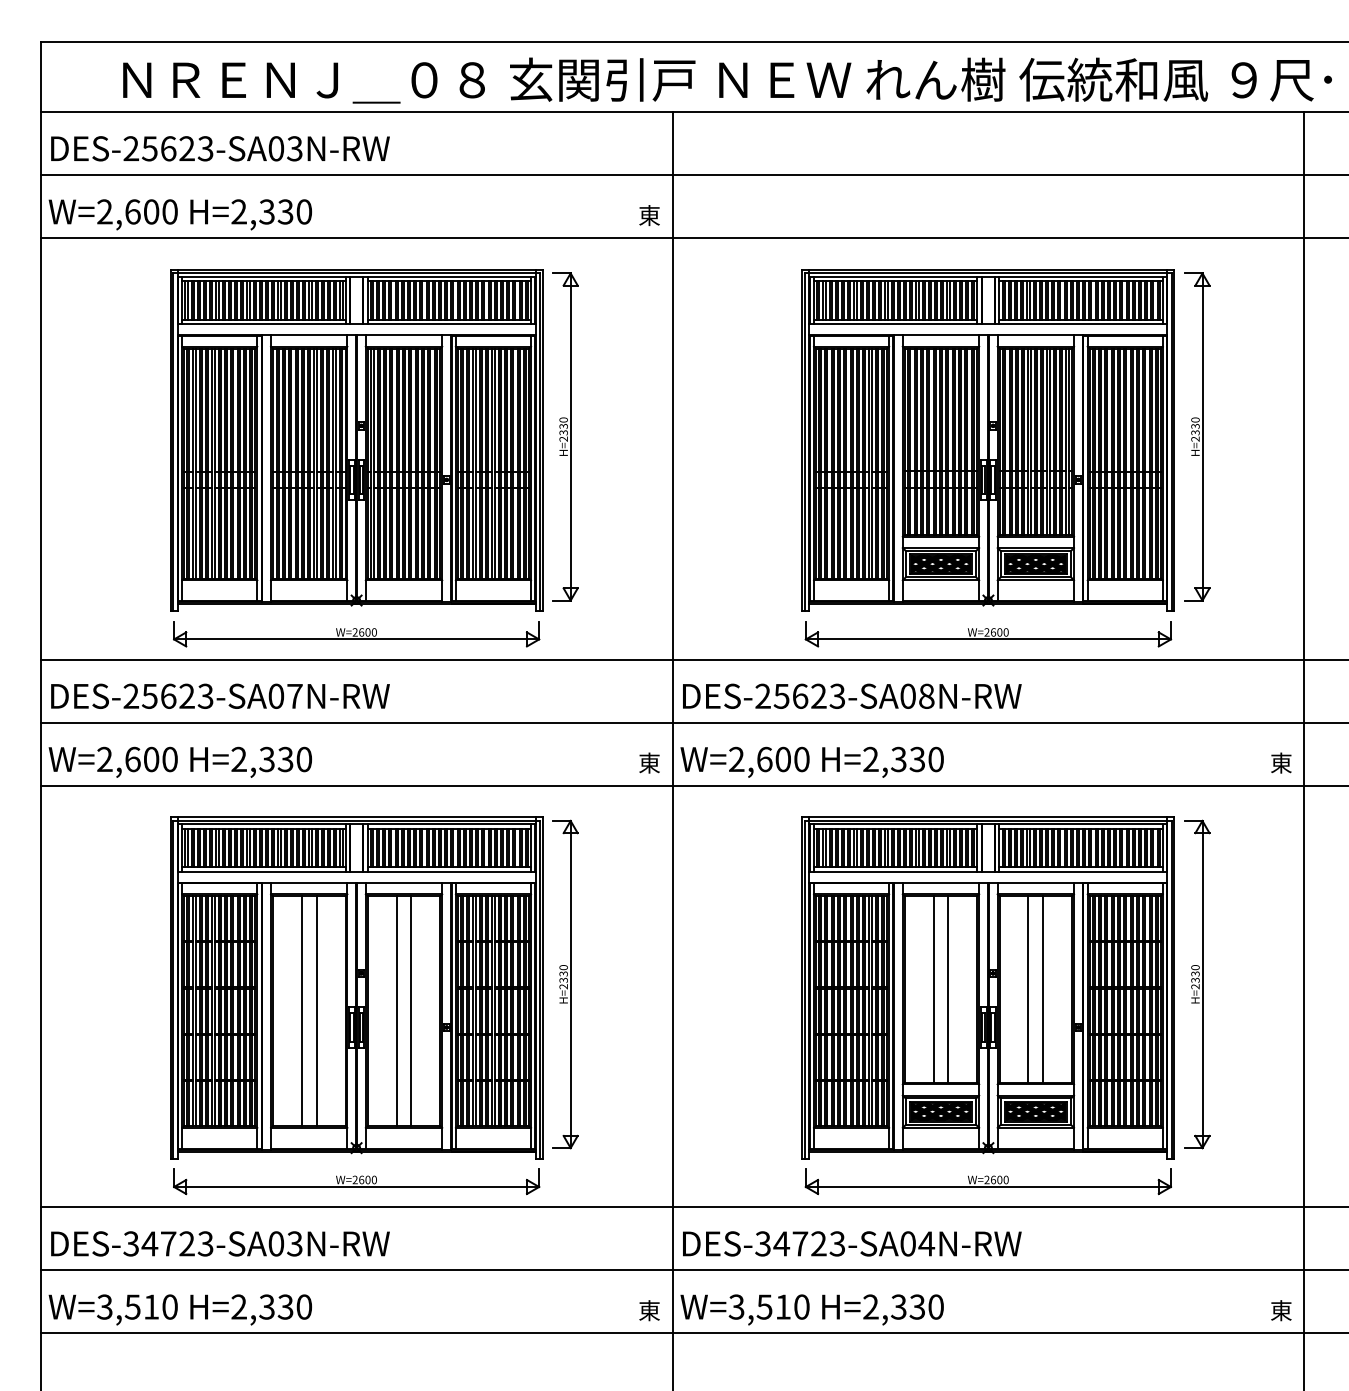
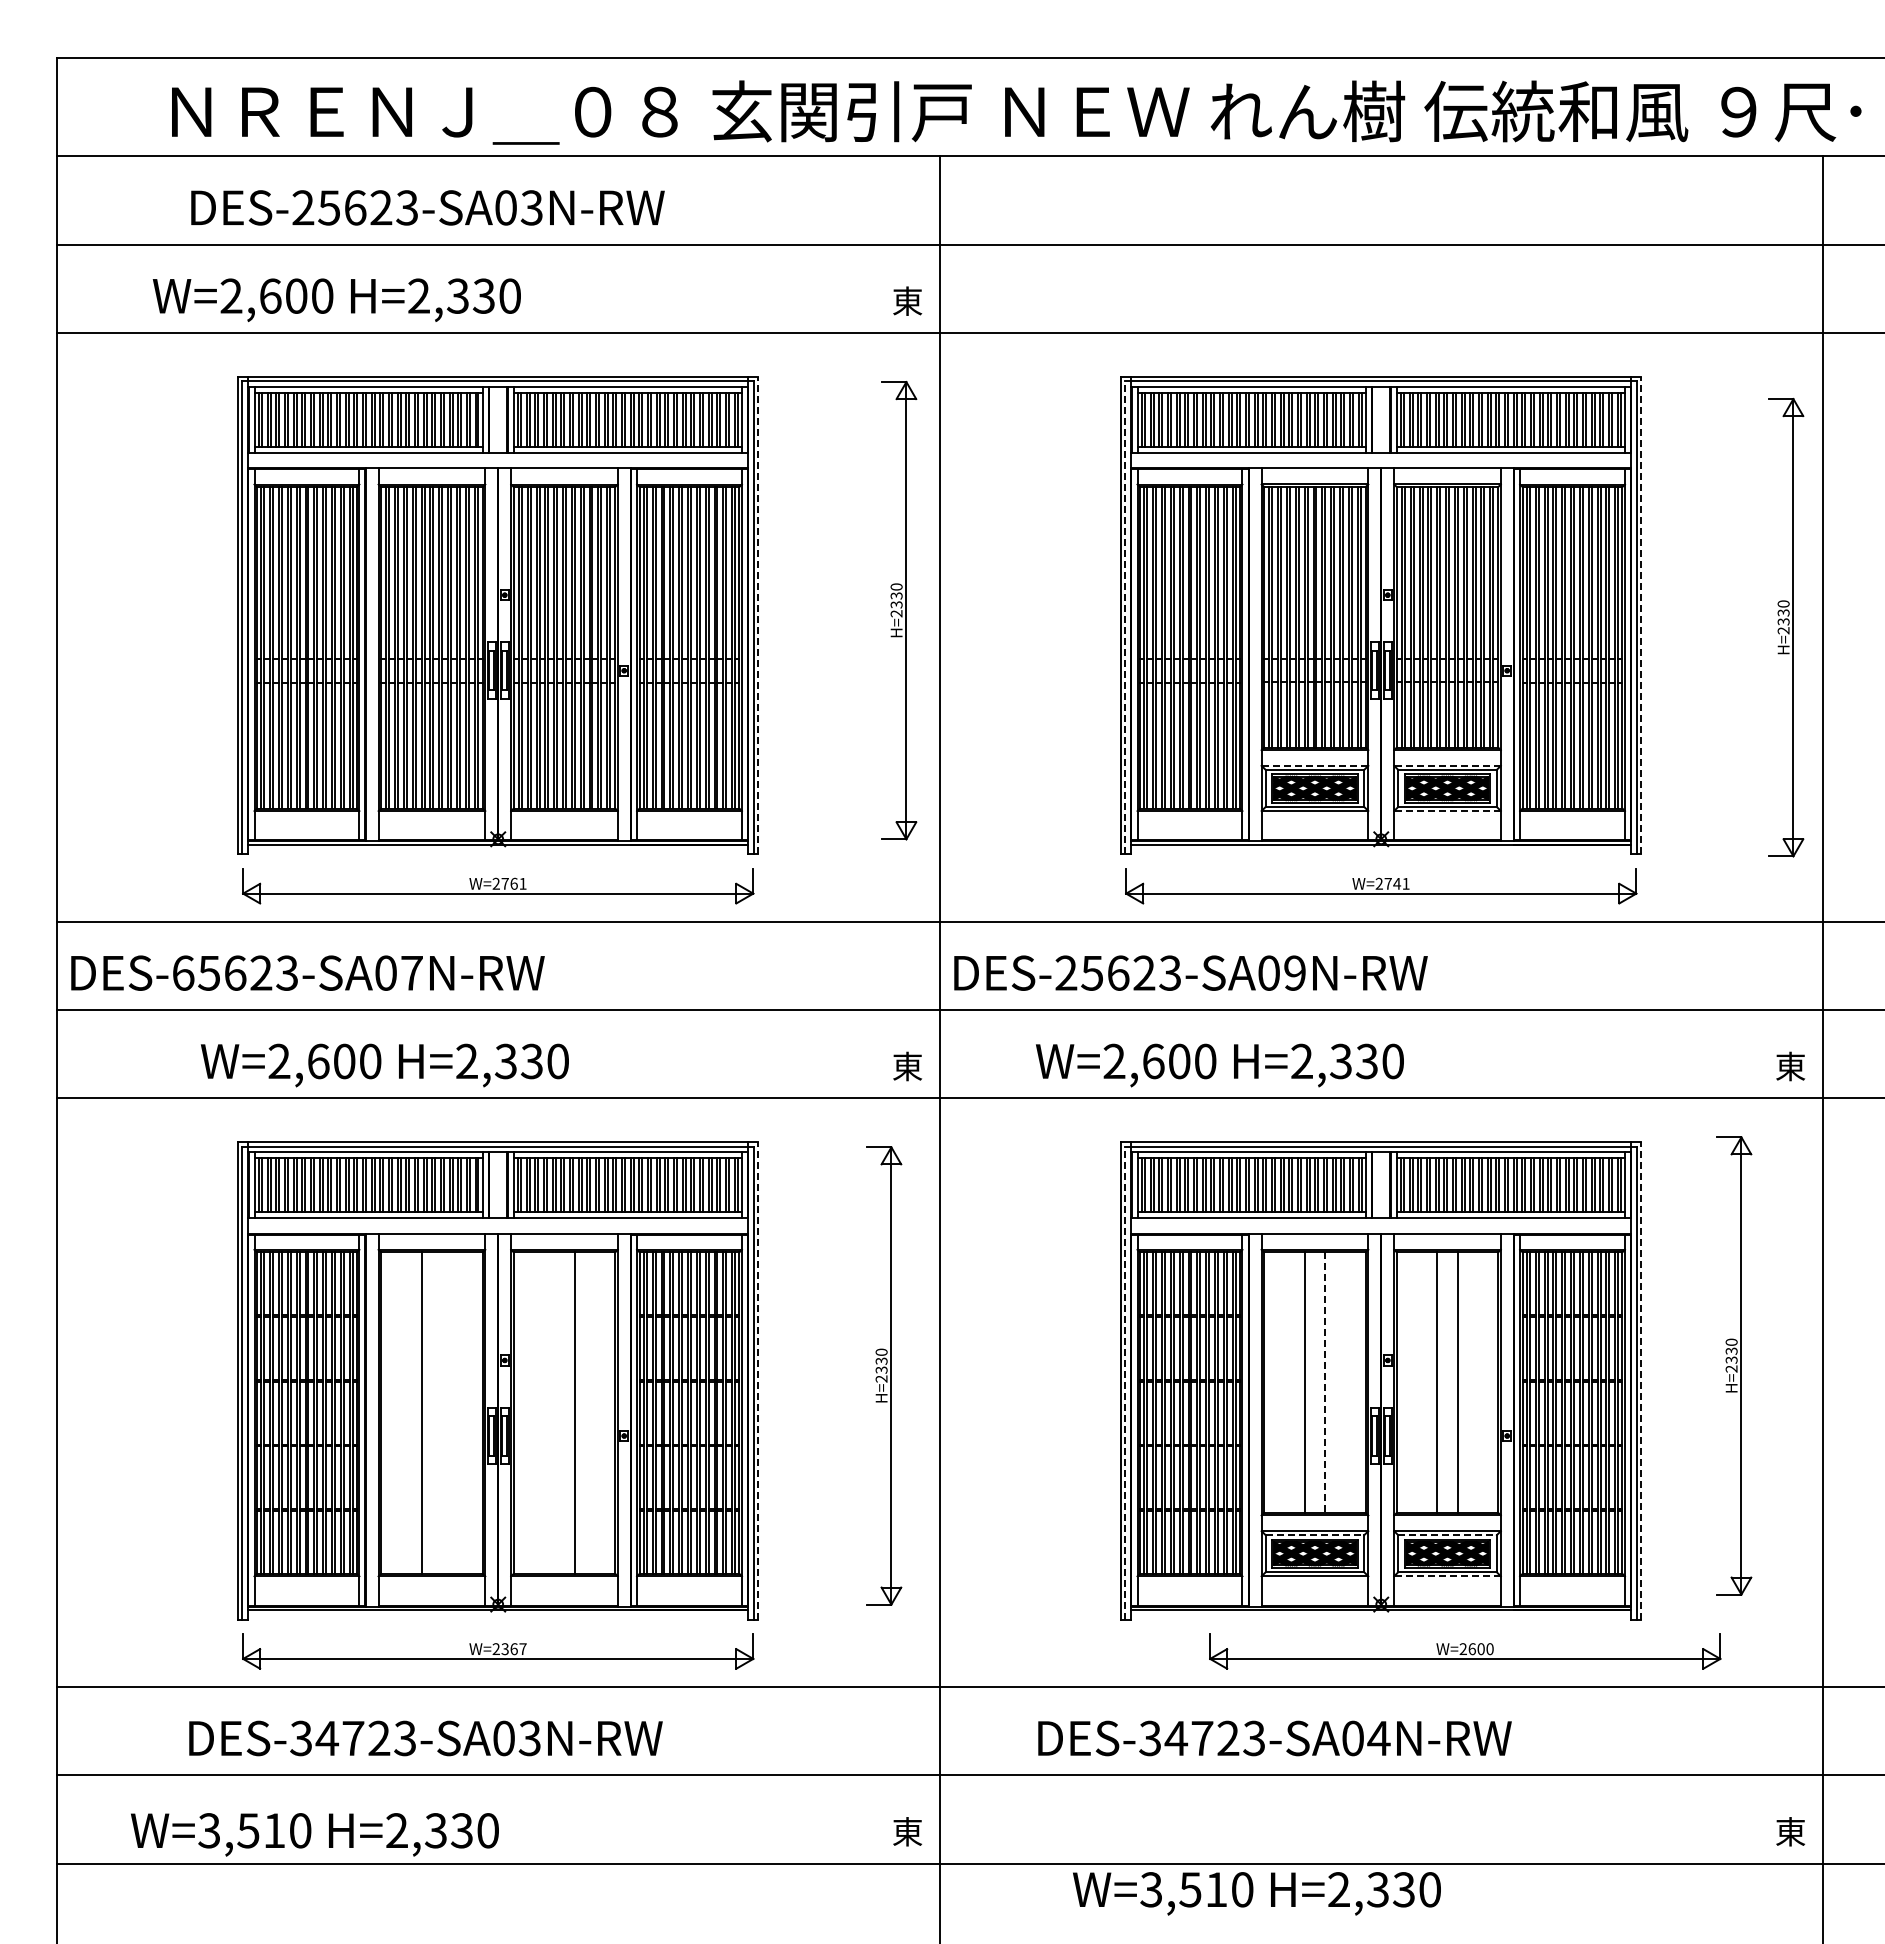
text: (220, 148) -> (427, 207), moved
text: (180, 214) -> (336, 299), moved
part: (565, 436) -> (899, 610), moved
part: (1197, 436) -> (1786, 627), moved
line: (542, 440) -> (758, 615), solid -> dashed
line: (1174, 440) -> (1641, 615), solid -> dashed
line: (805, 441) -> (1125, 617), solid -> dashed
line: (940, 547) -> (1314, 765), solid -> dashed
line: (1035, 547) -> (1447, 765), solid -> dashed
line: (1035, 580) -> (1447, 811), solid -> dashed
text: (367, 632) -> (513, 883), W=2600 -> W=2761
text: (999, 632) -> (1396, 883), W=2600 -> W=2741
text: (131, 695) -> (183, 972), DES-25623-SA07N-RW -> DES-65623-SA07N-RW
text: (926, 695) -> (1294, 972), DES-25623-SA08N-RW -> DES-25623-SA09N-RW
text: (180, 762) -> (384, 1065), moved
text: (811, 762) -> (1219, 1065), moved
part: (565, 984) -> (884, 1375), moved
part: (1197, 984) -> (1734, 1365), moved
line: (542, 988) -> (758, 1381), solid -> dashed
line: (1174, 988) -> (1641, 1381), solid -> dashed
line: (805, 989) -> (1125, 1382), solid -> dashed
line: (948, 989) -> (1325, 1383), solid -> dashed
line: (316, 1010) -> (442, 1412), removed
line: (396, 1010) -> (554, 1412), removed
line: (941, 1098) -> (1315, 1535), solid -> dashed
line: (1036, 1098) -> (1448, 1535), solid -> dashed
line: (1035, 1128) -> (1447, 1576), solid -> dashed
text: (367, 1180) -> (513, 1649), W=2600 -> W=2367
part: (988, 1181) -> (1465, 1651), moved
text: (220, 1243) -> (425, 1738), moved
text: (851, 1243) -> (1274, 1738), moved
text: (180, 1309) -> (314, 1834), moved
text: (811, 1309) -> (1256, 1893), moved

